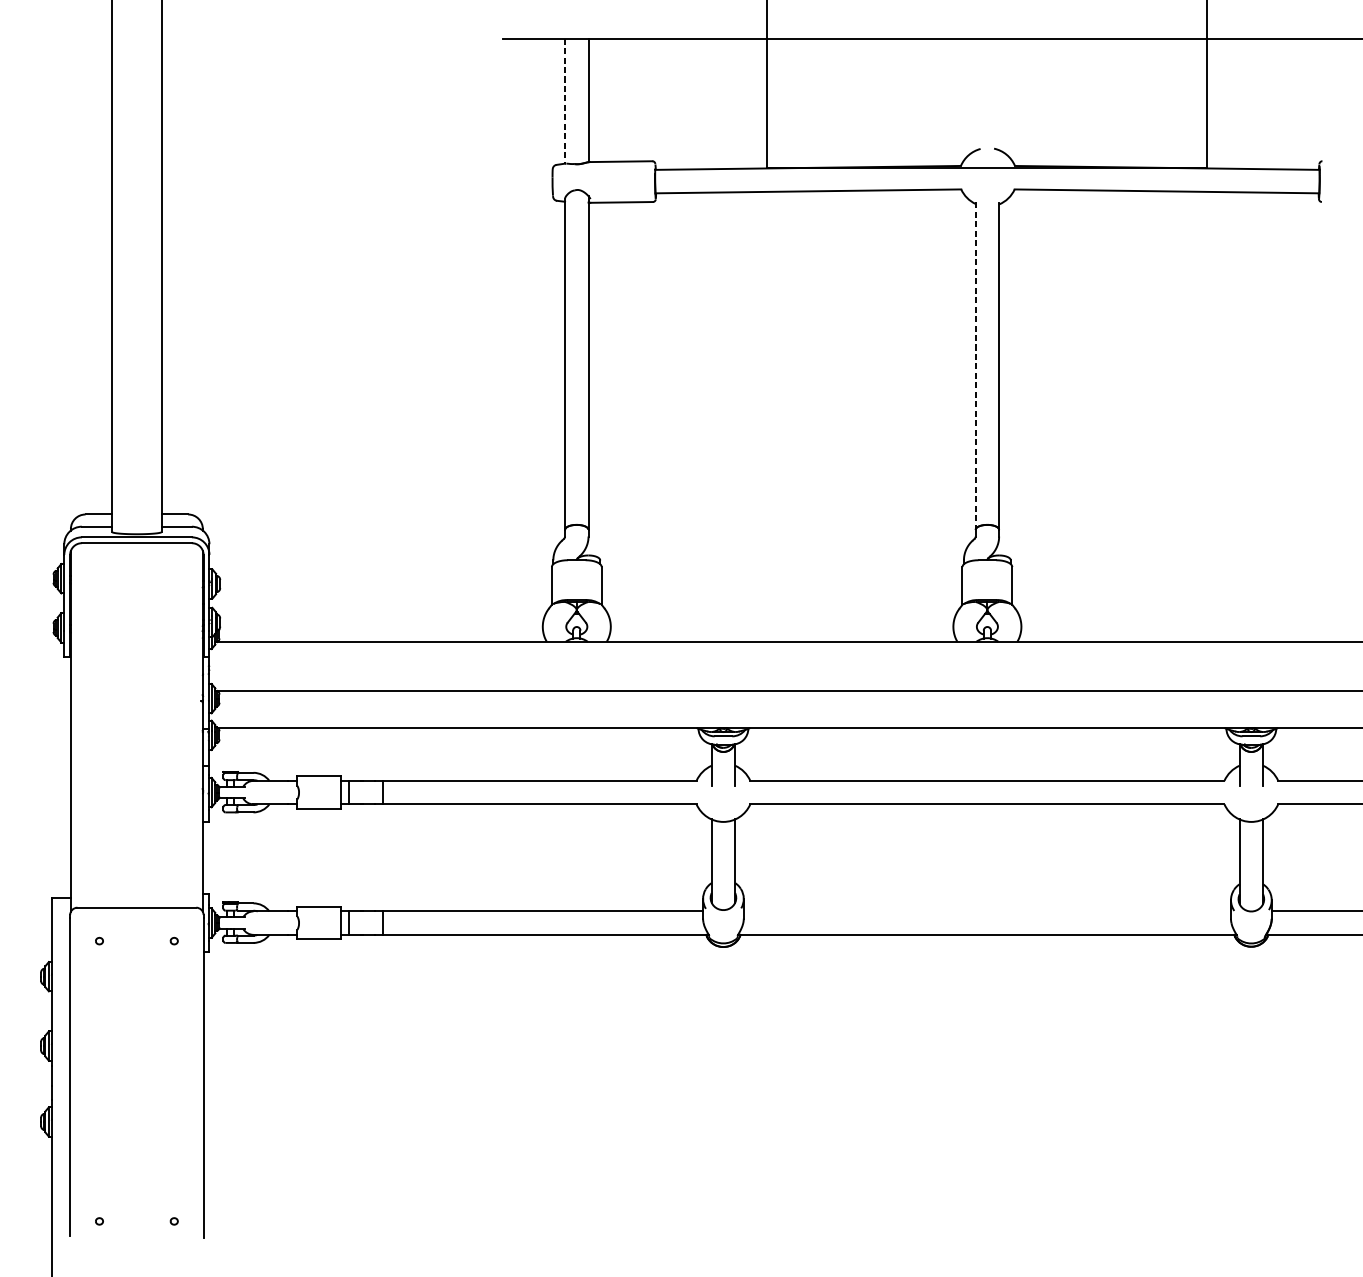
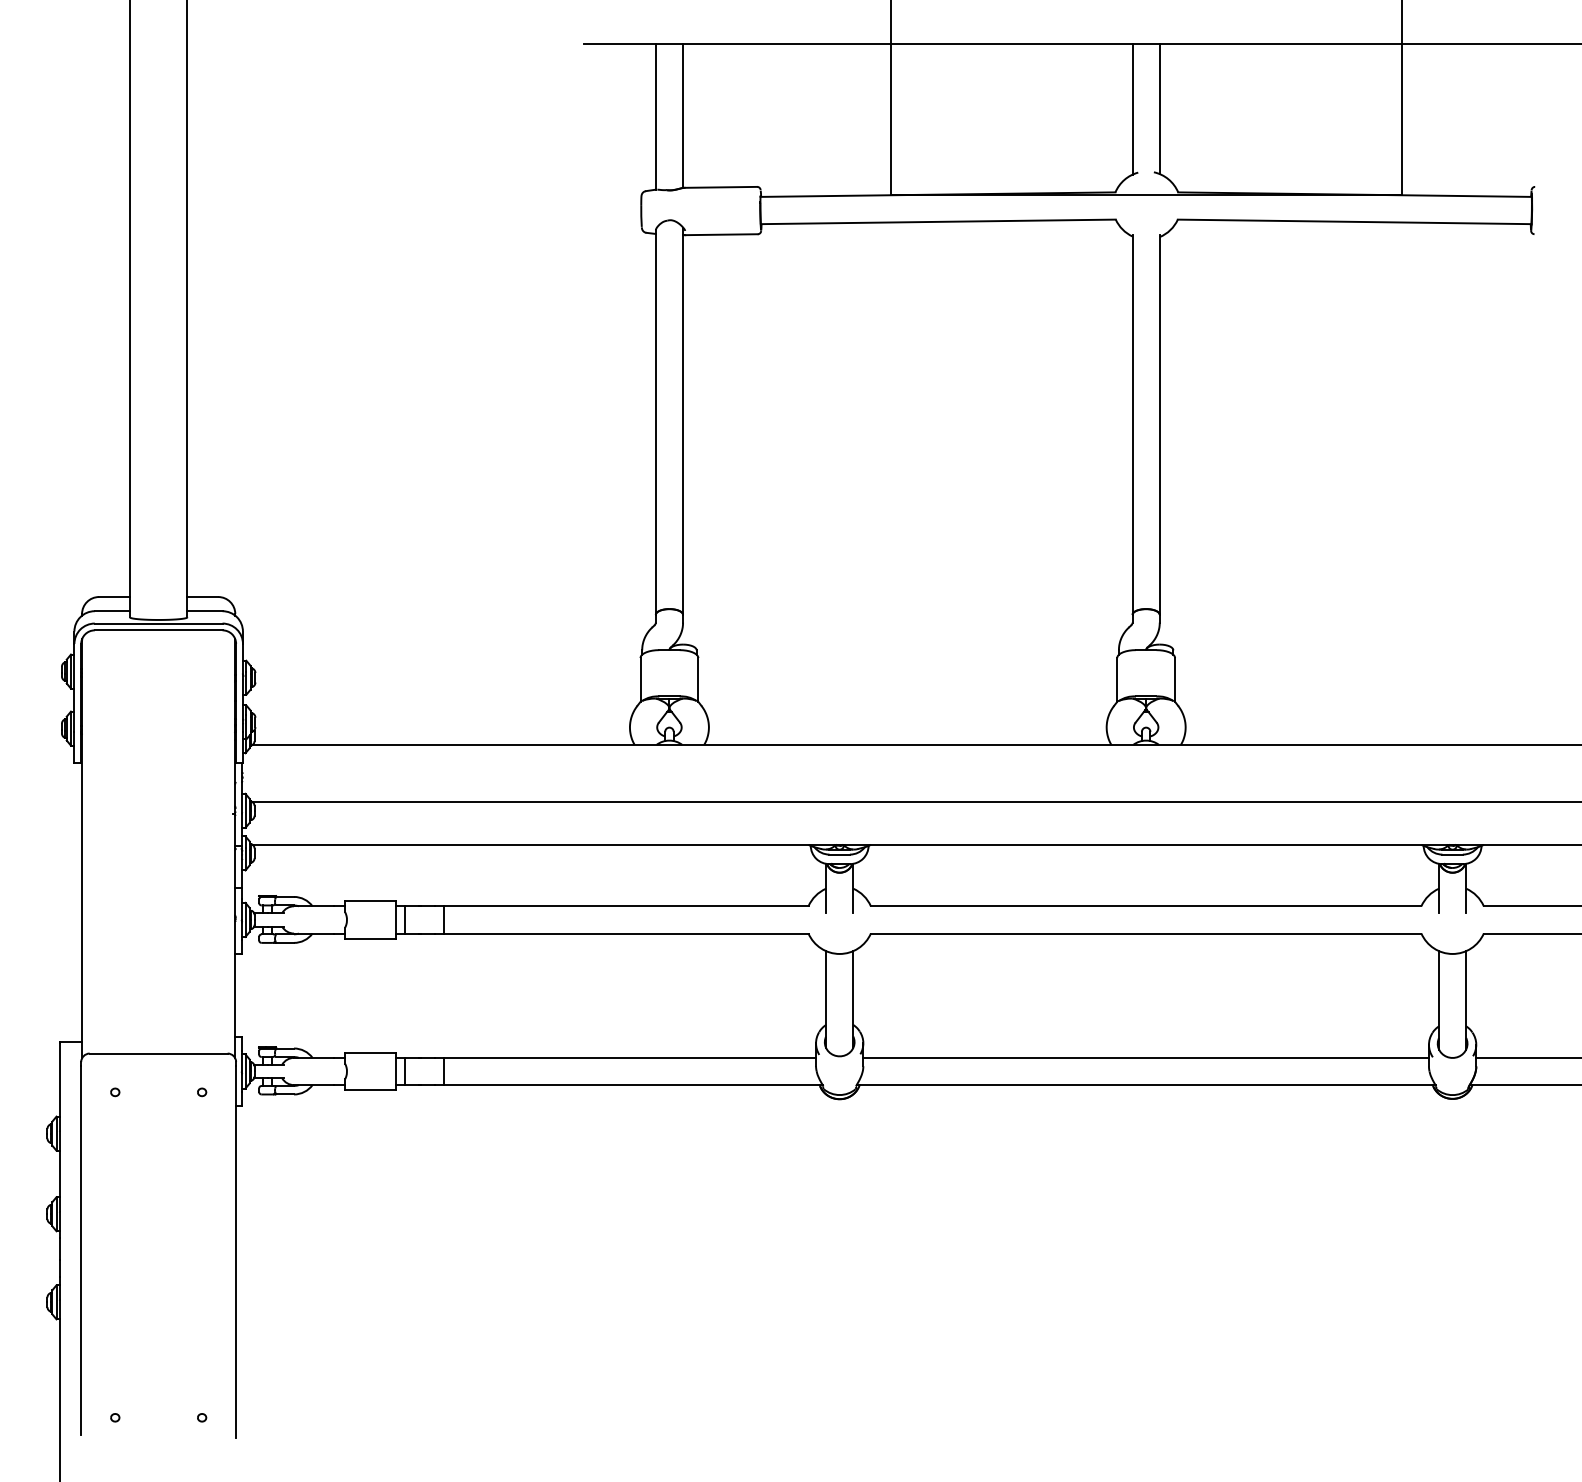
line: (975, 94) -> (1132, 109), added
line: (998, 94) -> (1159, 109), added
line: (564, 101) -> (655, 117), dashed -> solid
line: (975, 366) -> (1132, 425), dashed -> solid
line: (986, 911) -> (1145, 1057), added

